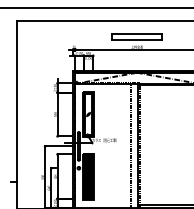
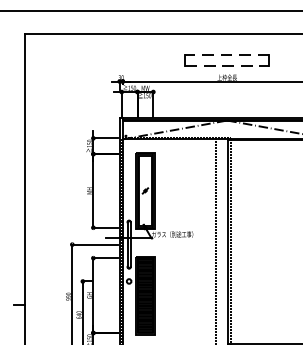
line: (137, 33) -> (227, 54), solid -> dashed
line: (137, 40) -> (227, 66), solid -> dashed

